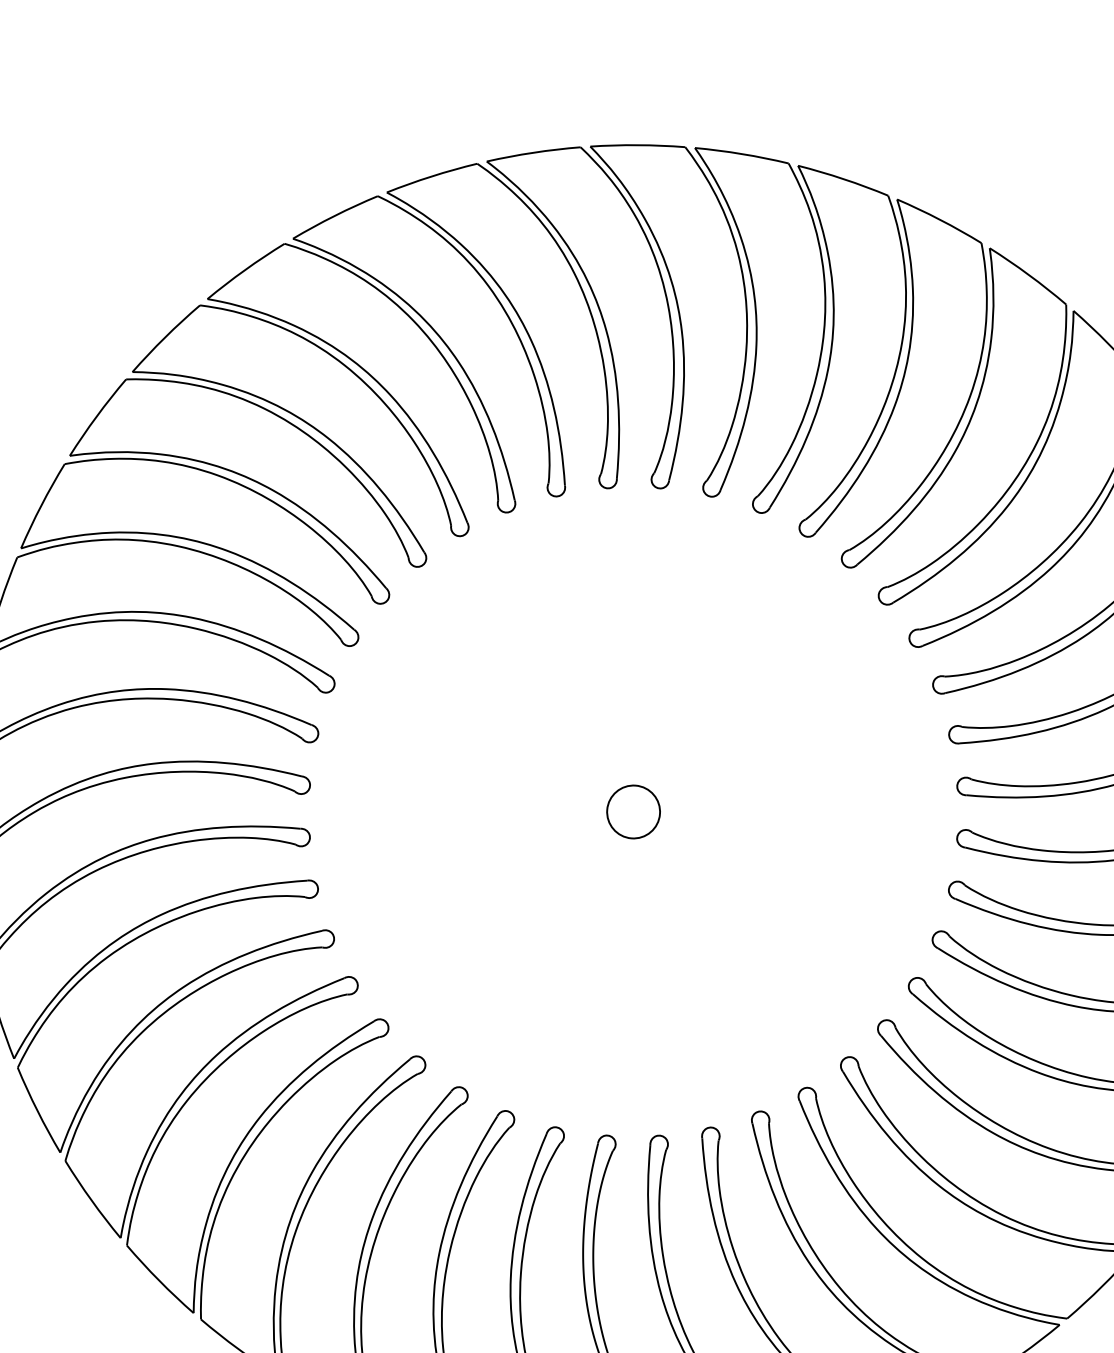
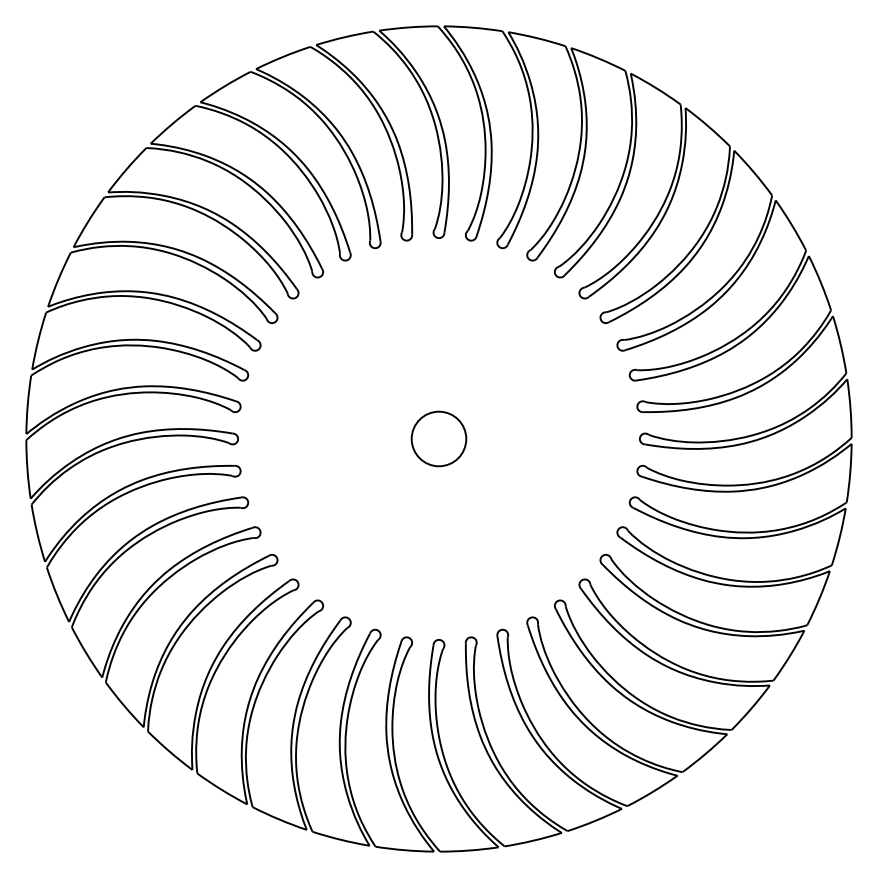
circle: (632, 811) -> (438, 438), size x1.67

